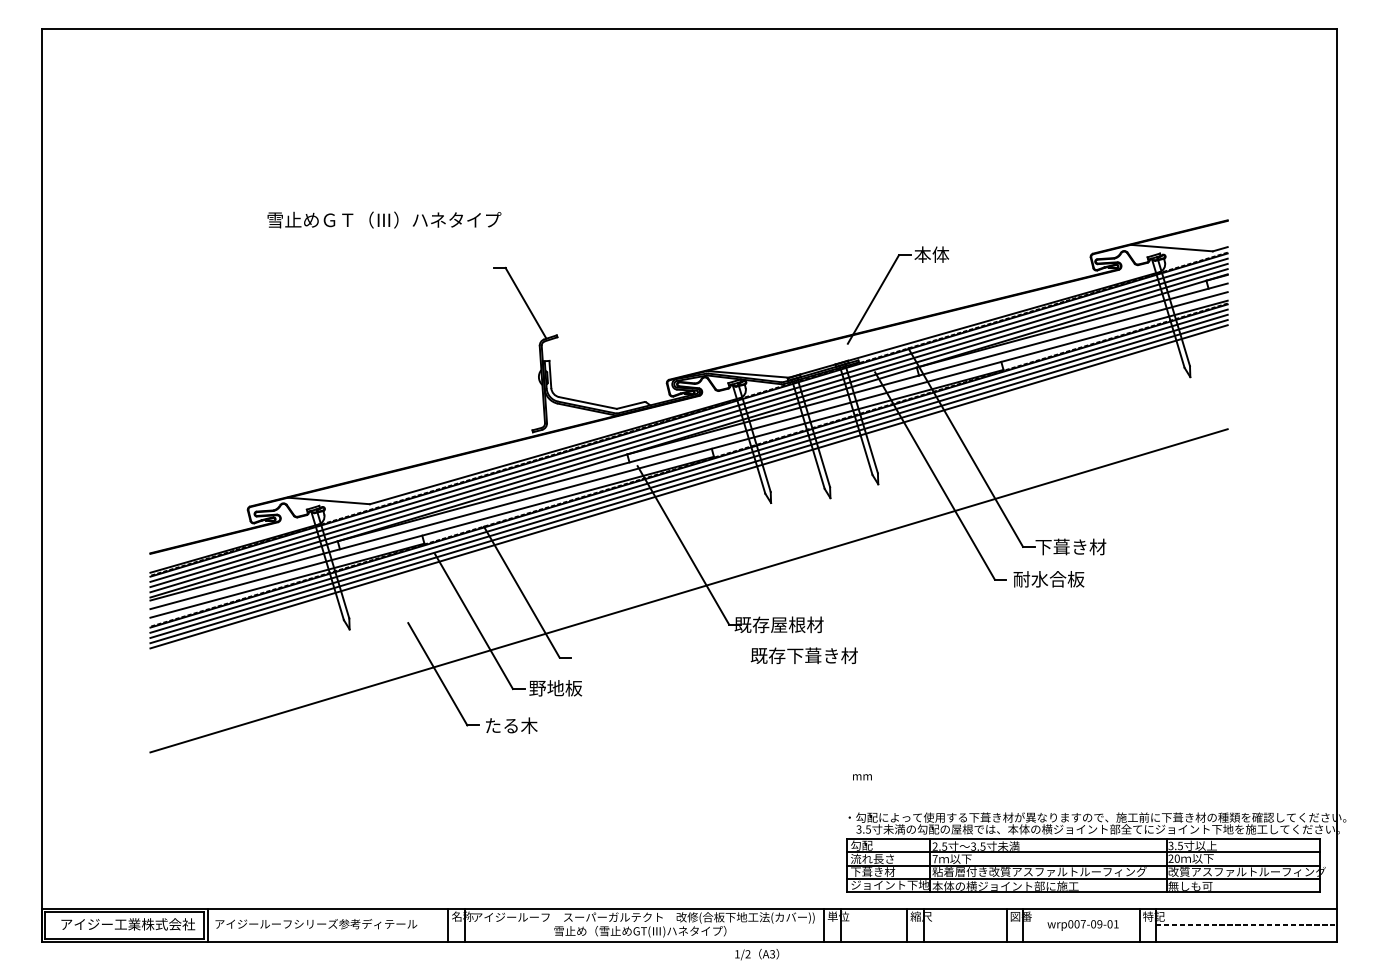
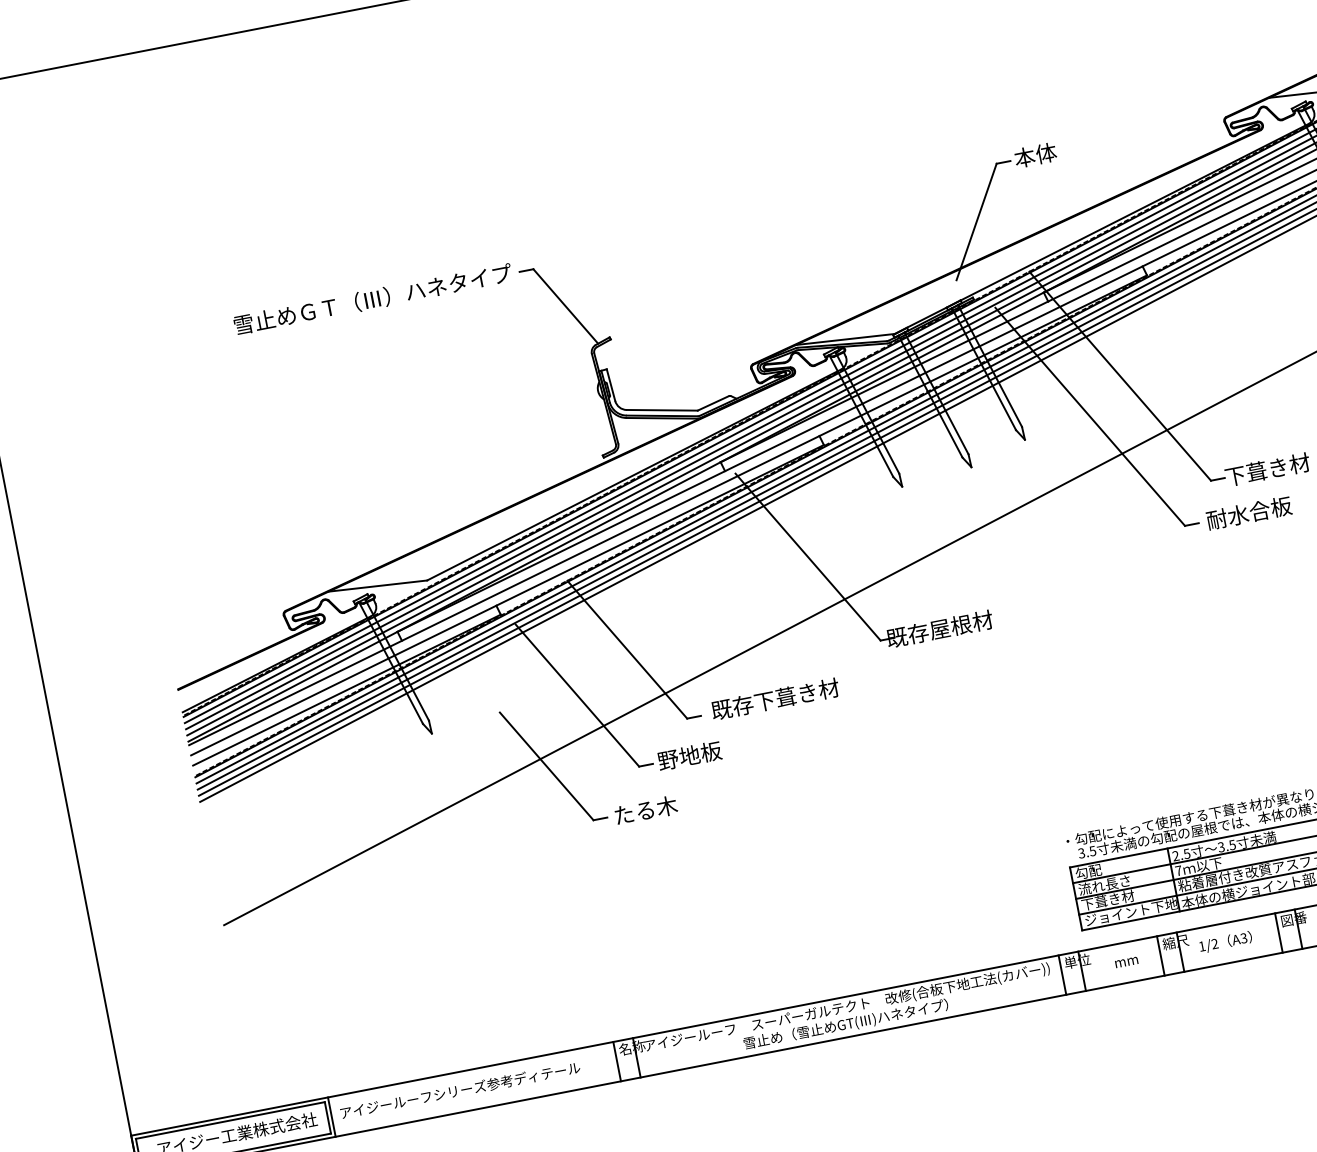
text: (384, 219) -> (373, 298), moved
text: (803, 655) -> (774, 699), moved
text: (862, 777) -> (1126, 962), moved
text: (757, 954) -> (1226, 942), moved

